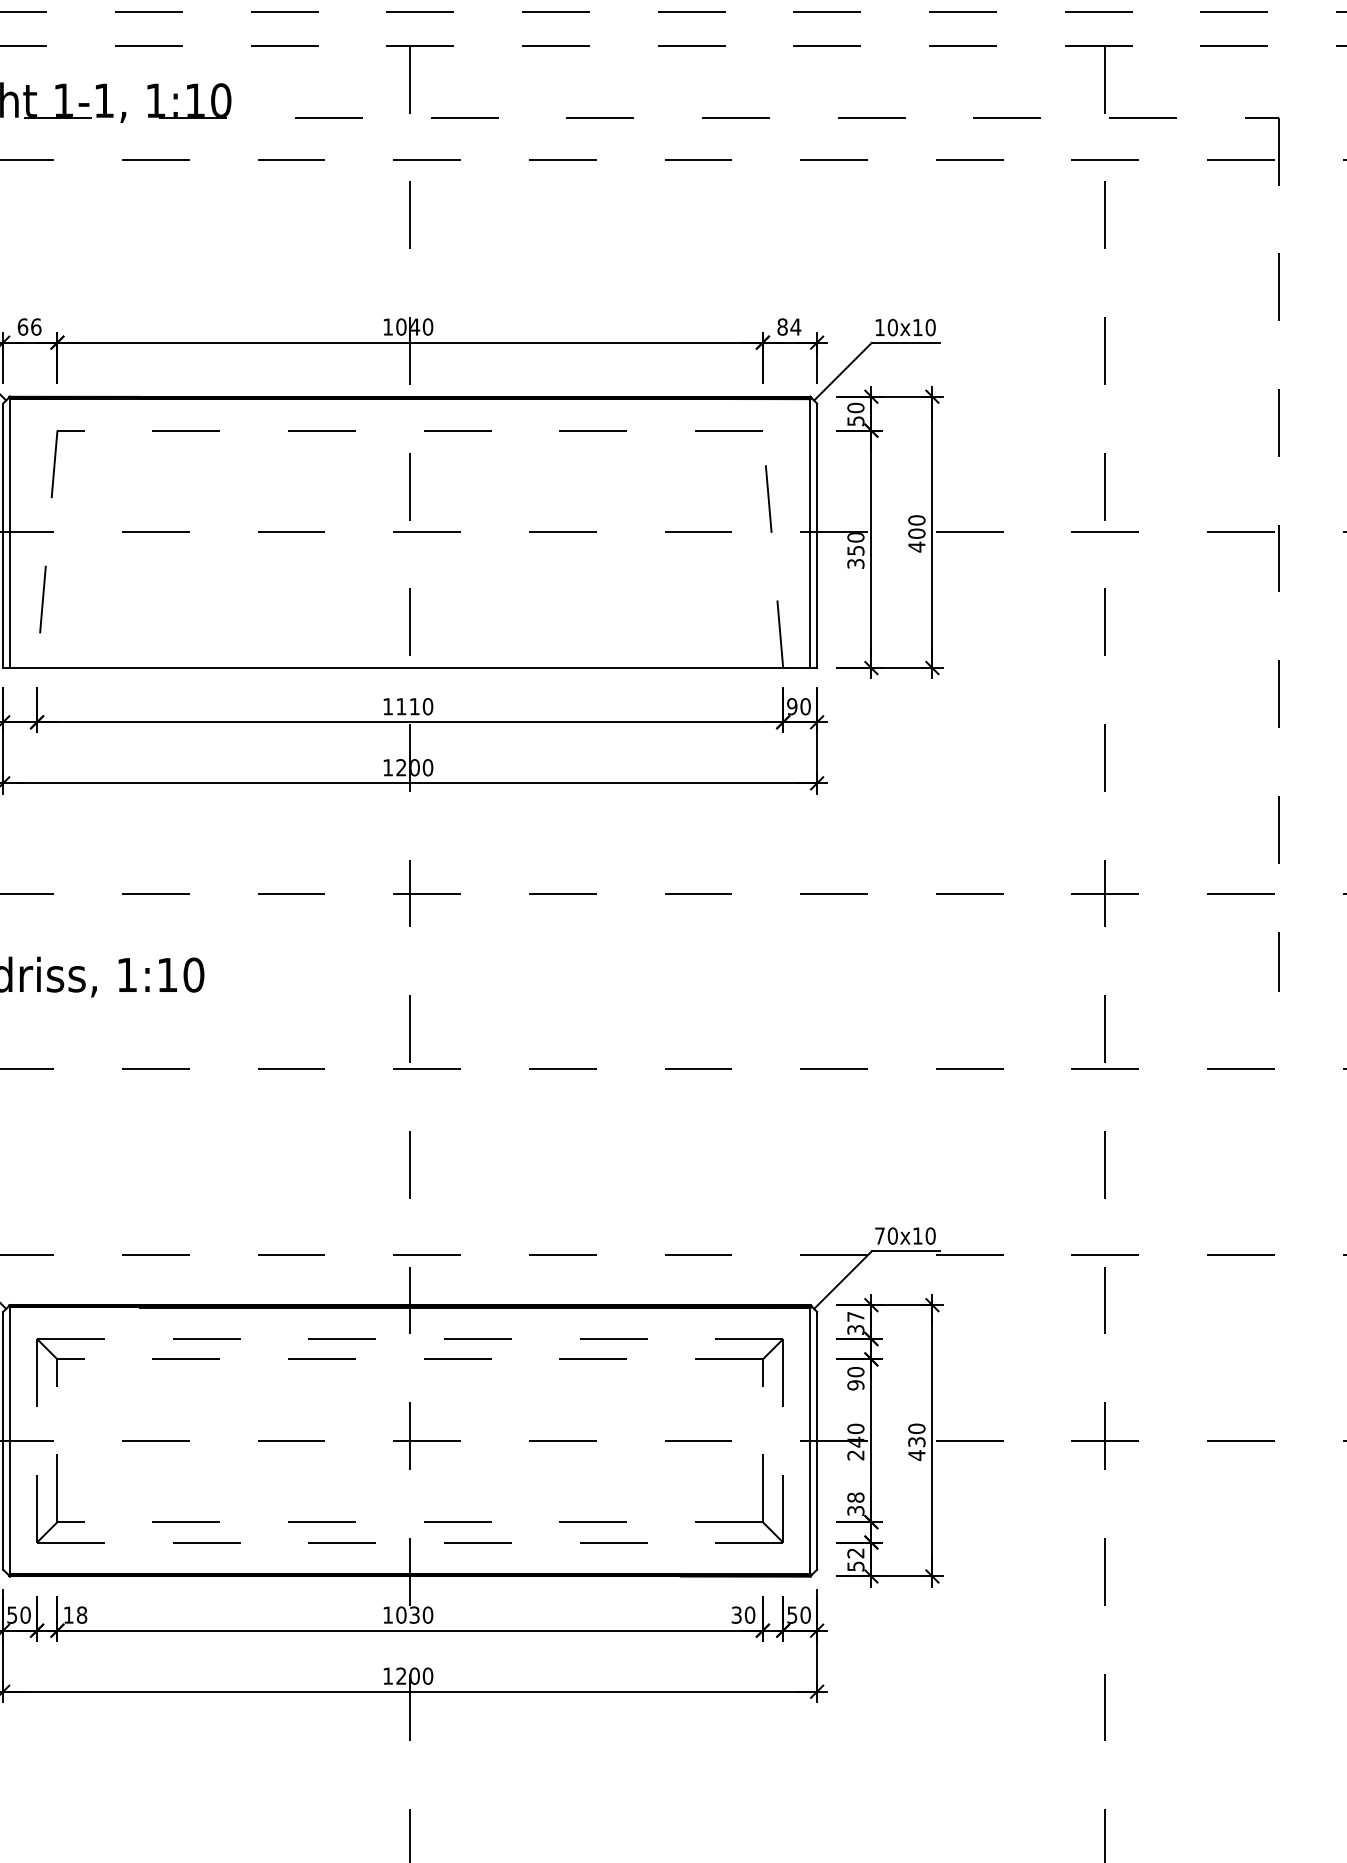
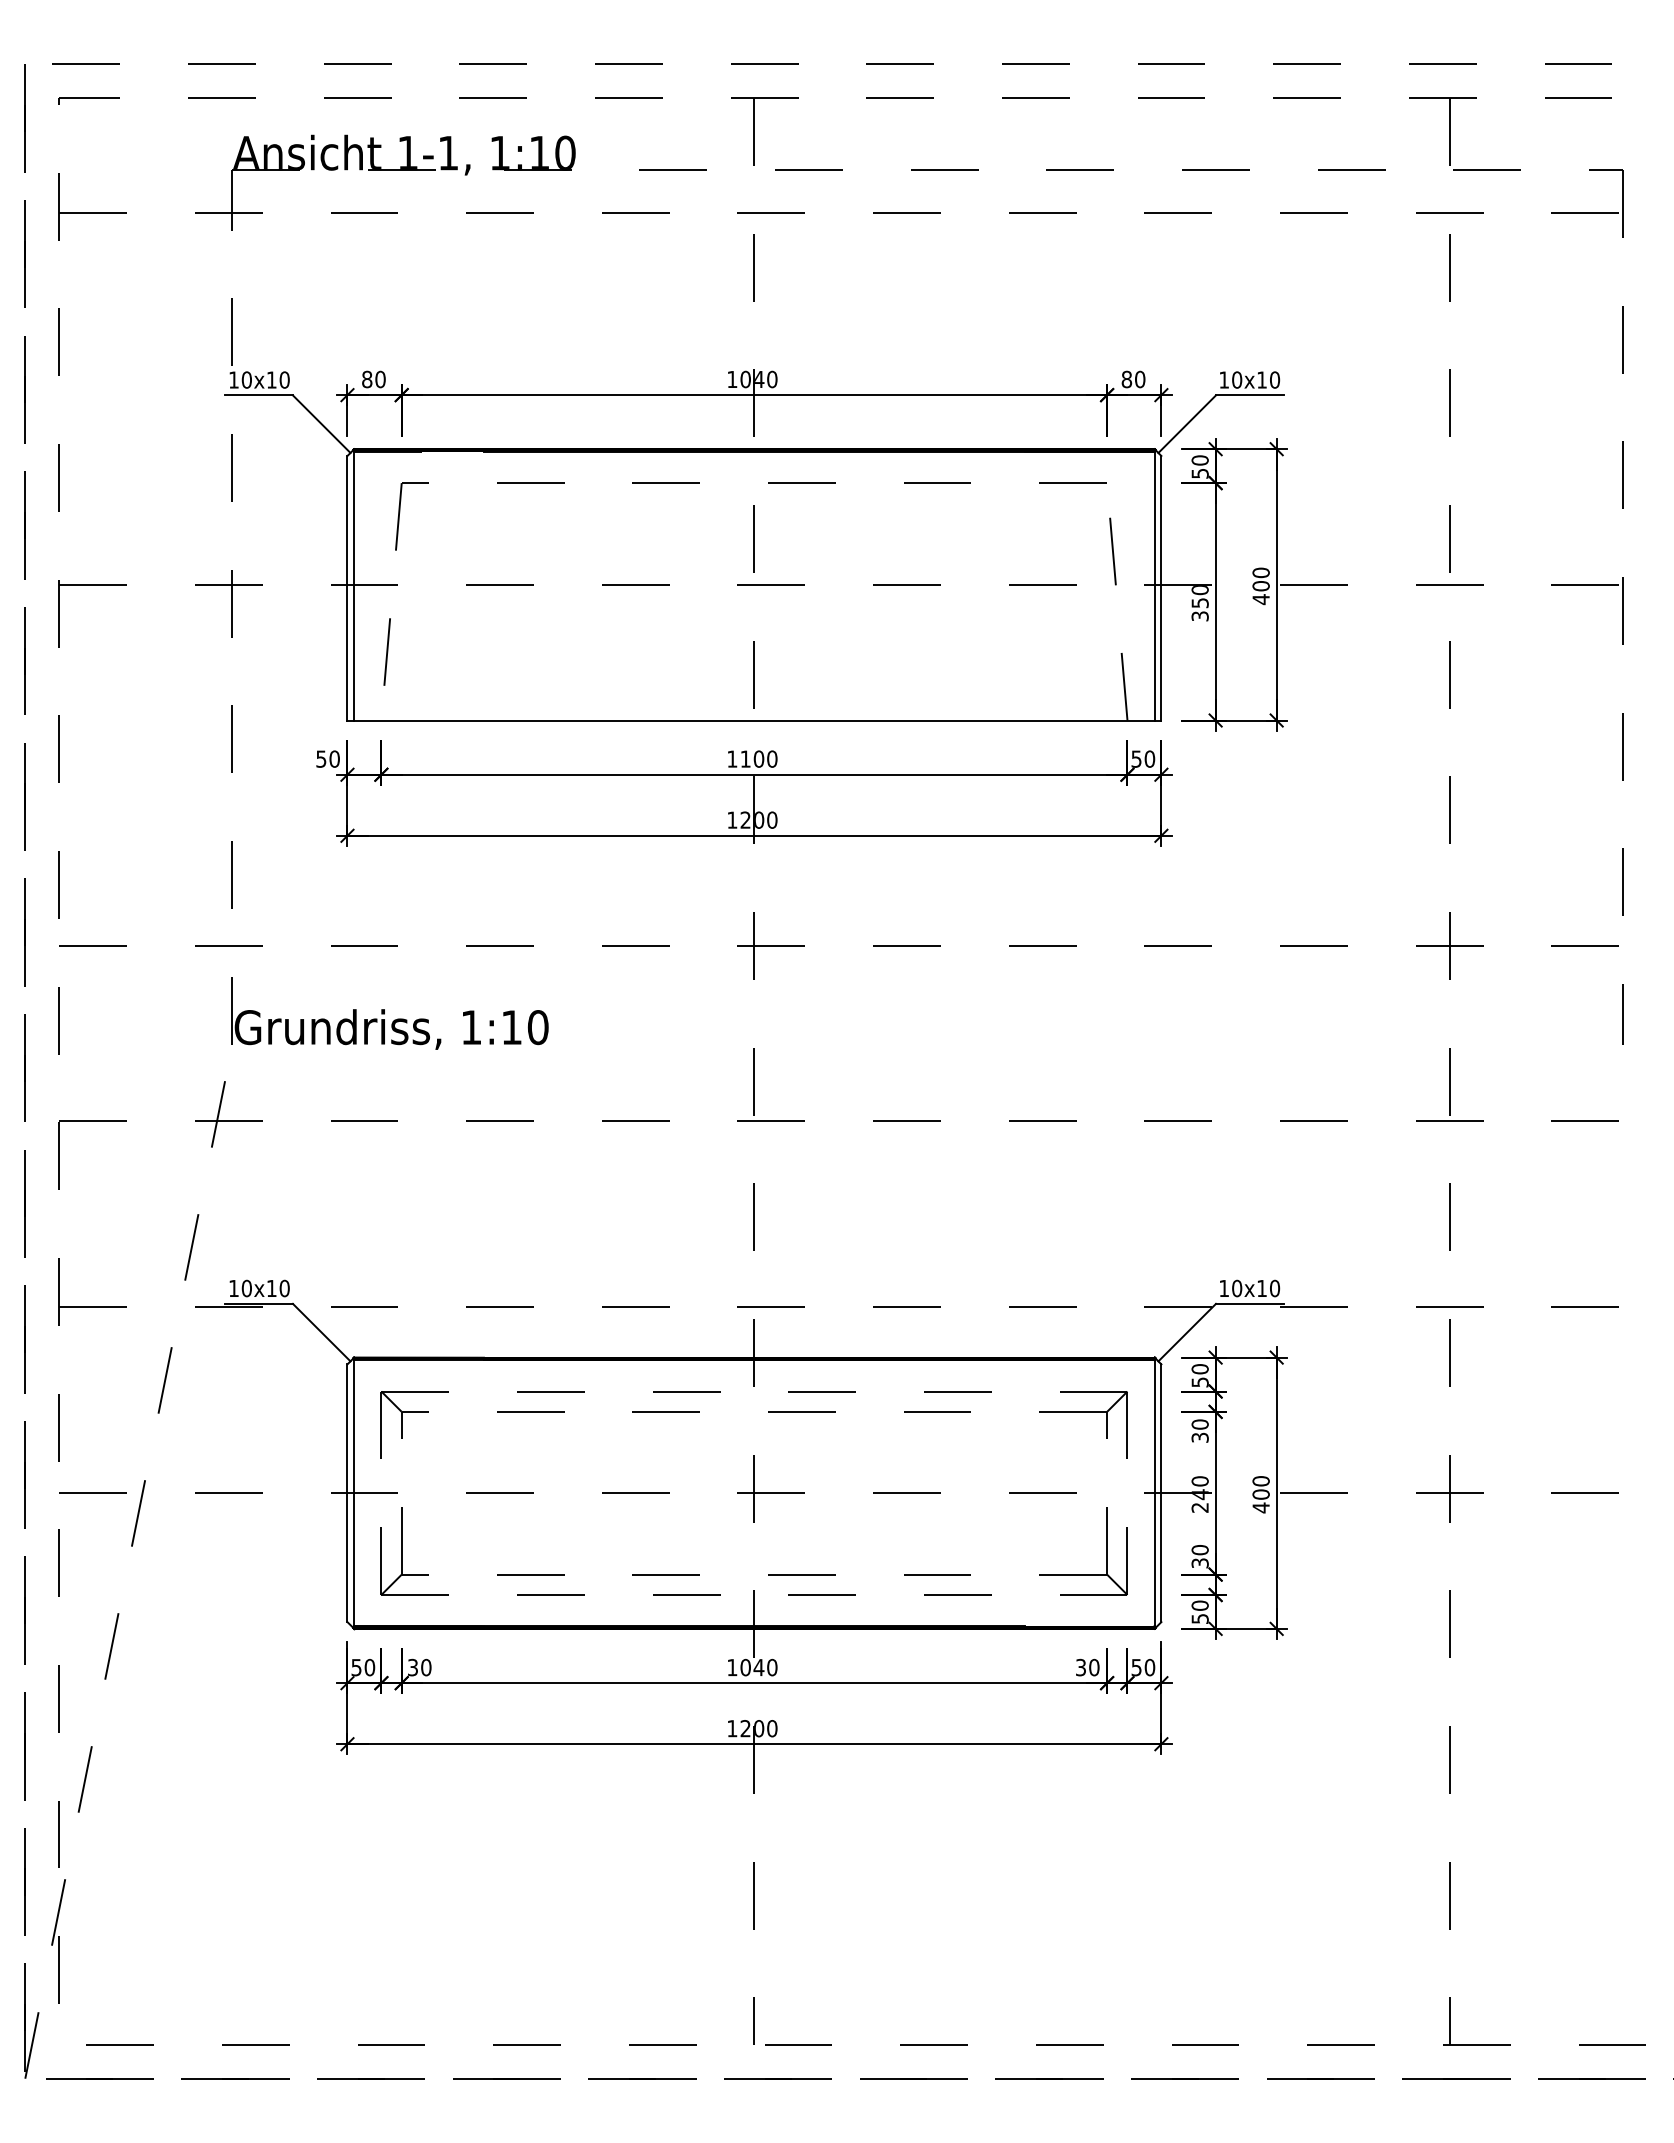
text: (29, 326) -> (373, 378), 66 -> 80
text: (795, 327) -> (1139, 379), 84 -> 80
text: (414, 706) -> (758, 758), 1110 -> 1100
text: (792, 706) -> (1136, 758), 90 -> 50
text: (879, 1236) -> (1223, 1288), 70x10 -> 10x10
text: (855, 1323) -> (1199, 1375), 37 -> 50
text: (855, 1385) -> (1199, 1437), 90 -> 30
text: (916, 1442) -> (1260, 1494), 430 -> 400
text: (855, 1498) -> (1199, 1550), 38 -> 30
text: (855, 1553) -> (1199, 1605), 52 -> 50
text: (75, 1615) -> (419, 1667), 18 -> 30
text: (414, 1615) -> (758, 1667), 1030 -> 1040

